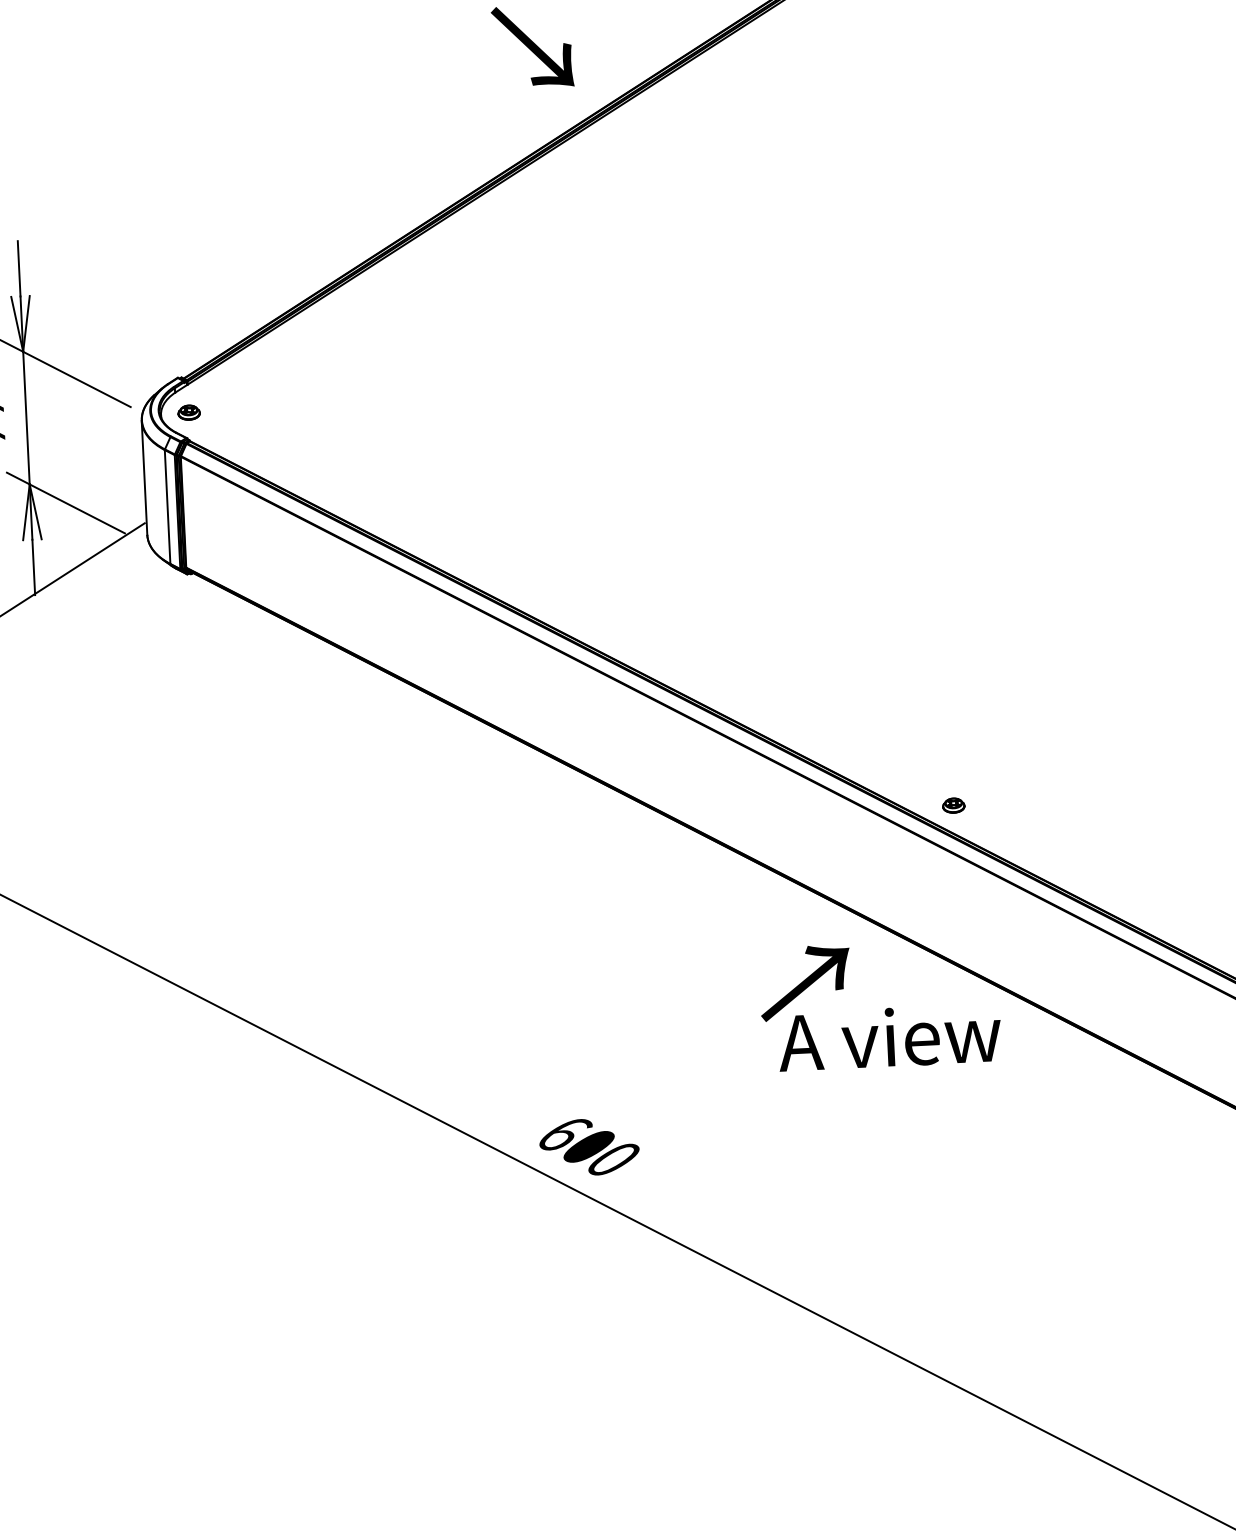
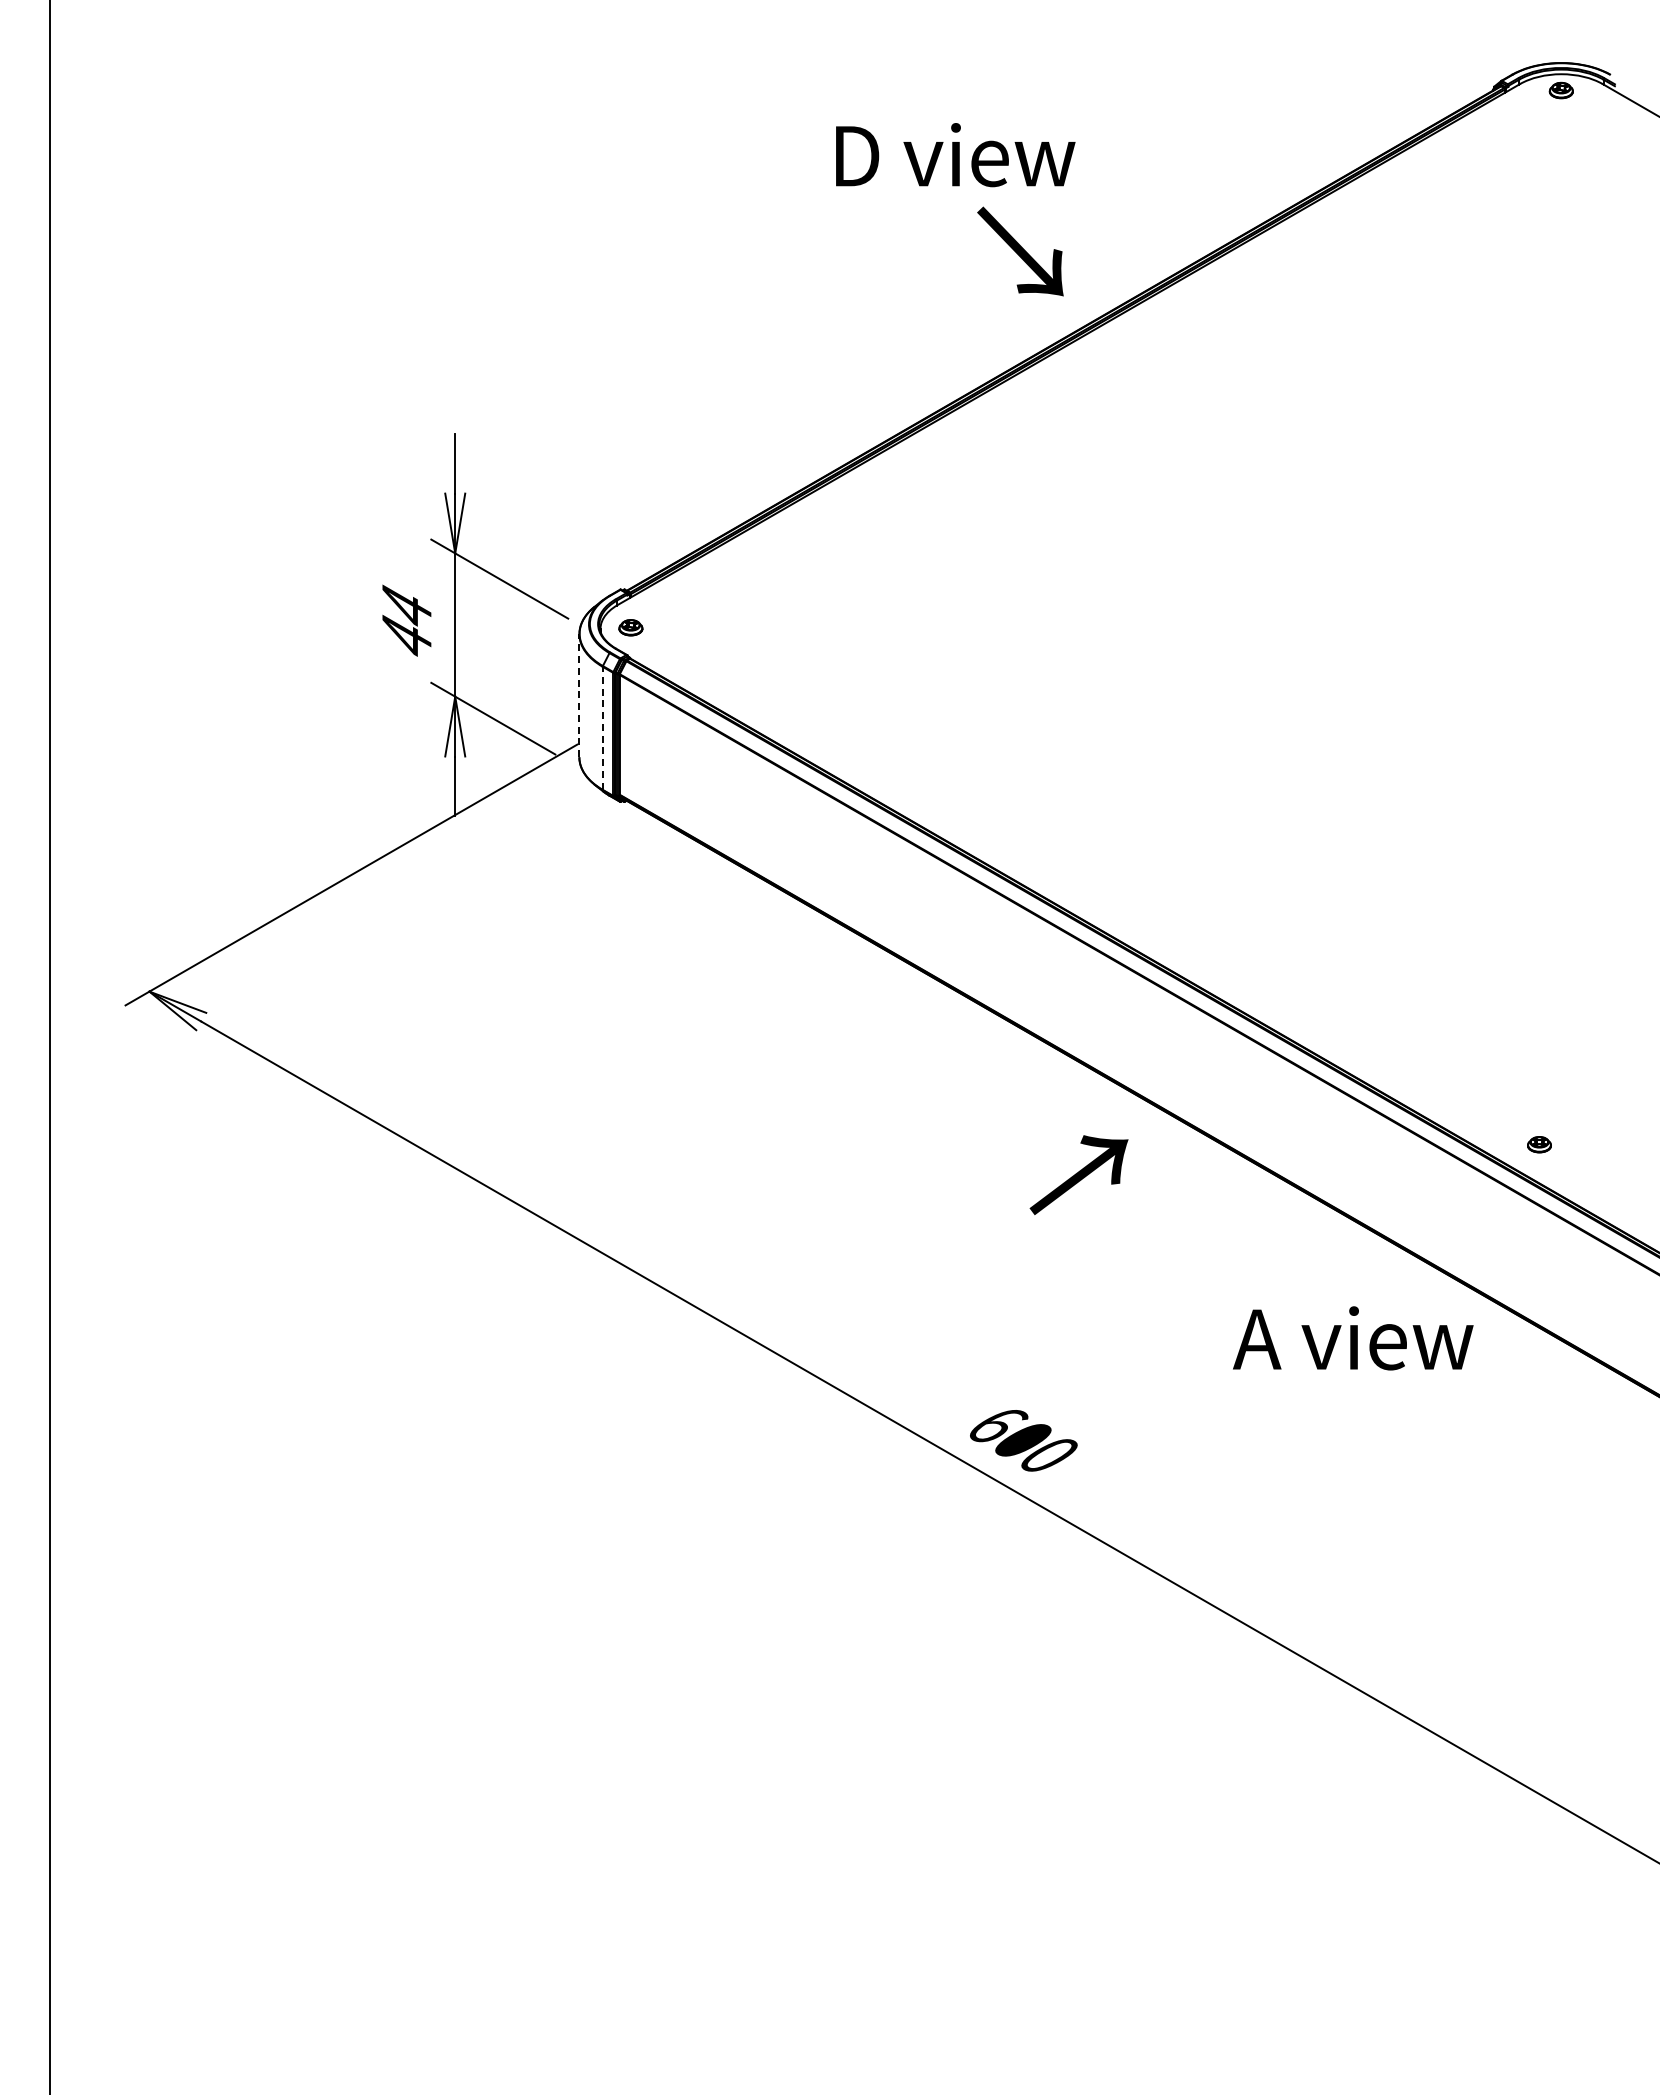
line: (144, 477) -> (579, 695), solid -> dashed
line: (167, 507) -> (602, 728), solid -> dashed
part: (953, 805) -> (1539, 1144), moved
text: (804, 982) -> (1078, 1174), moved

